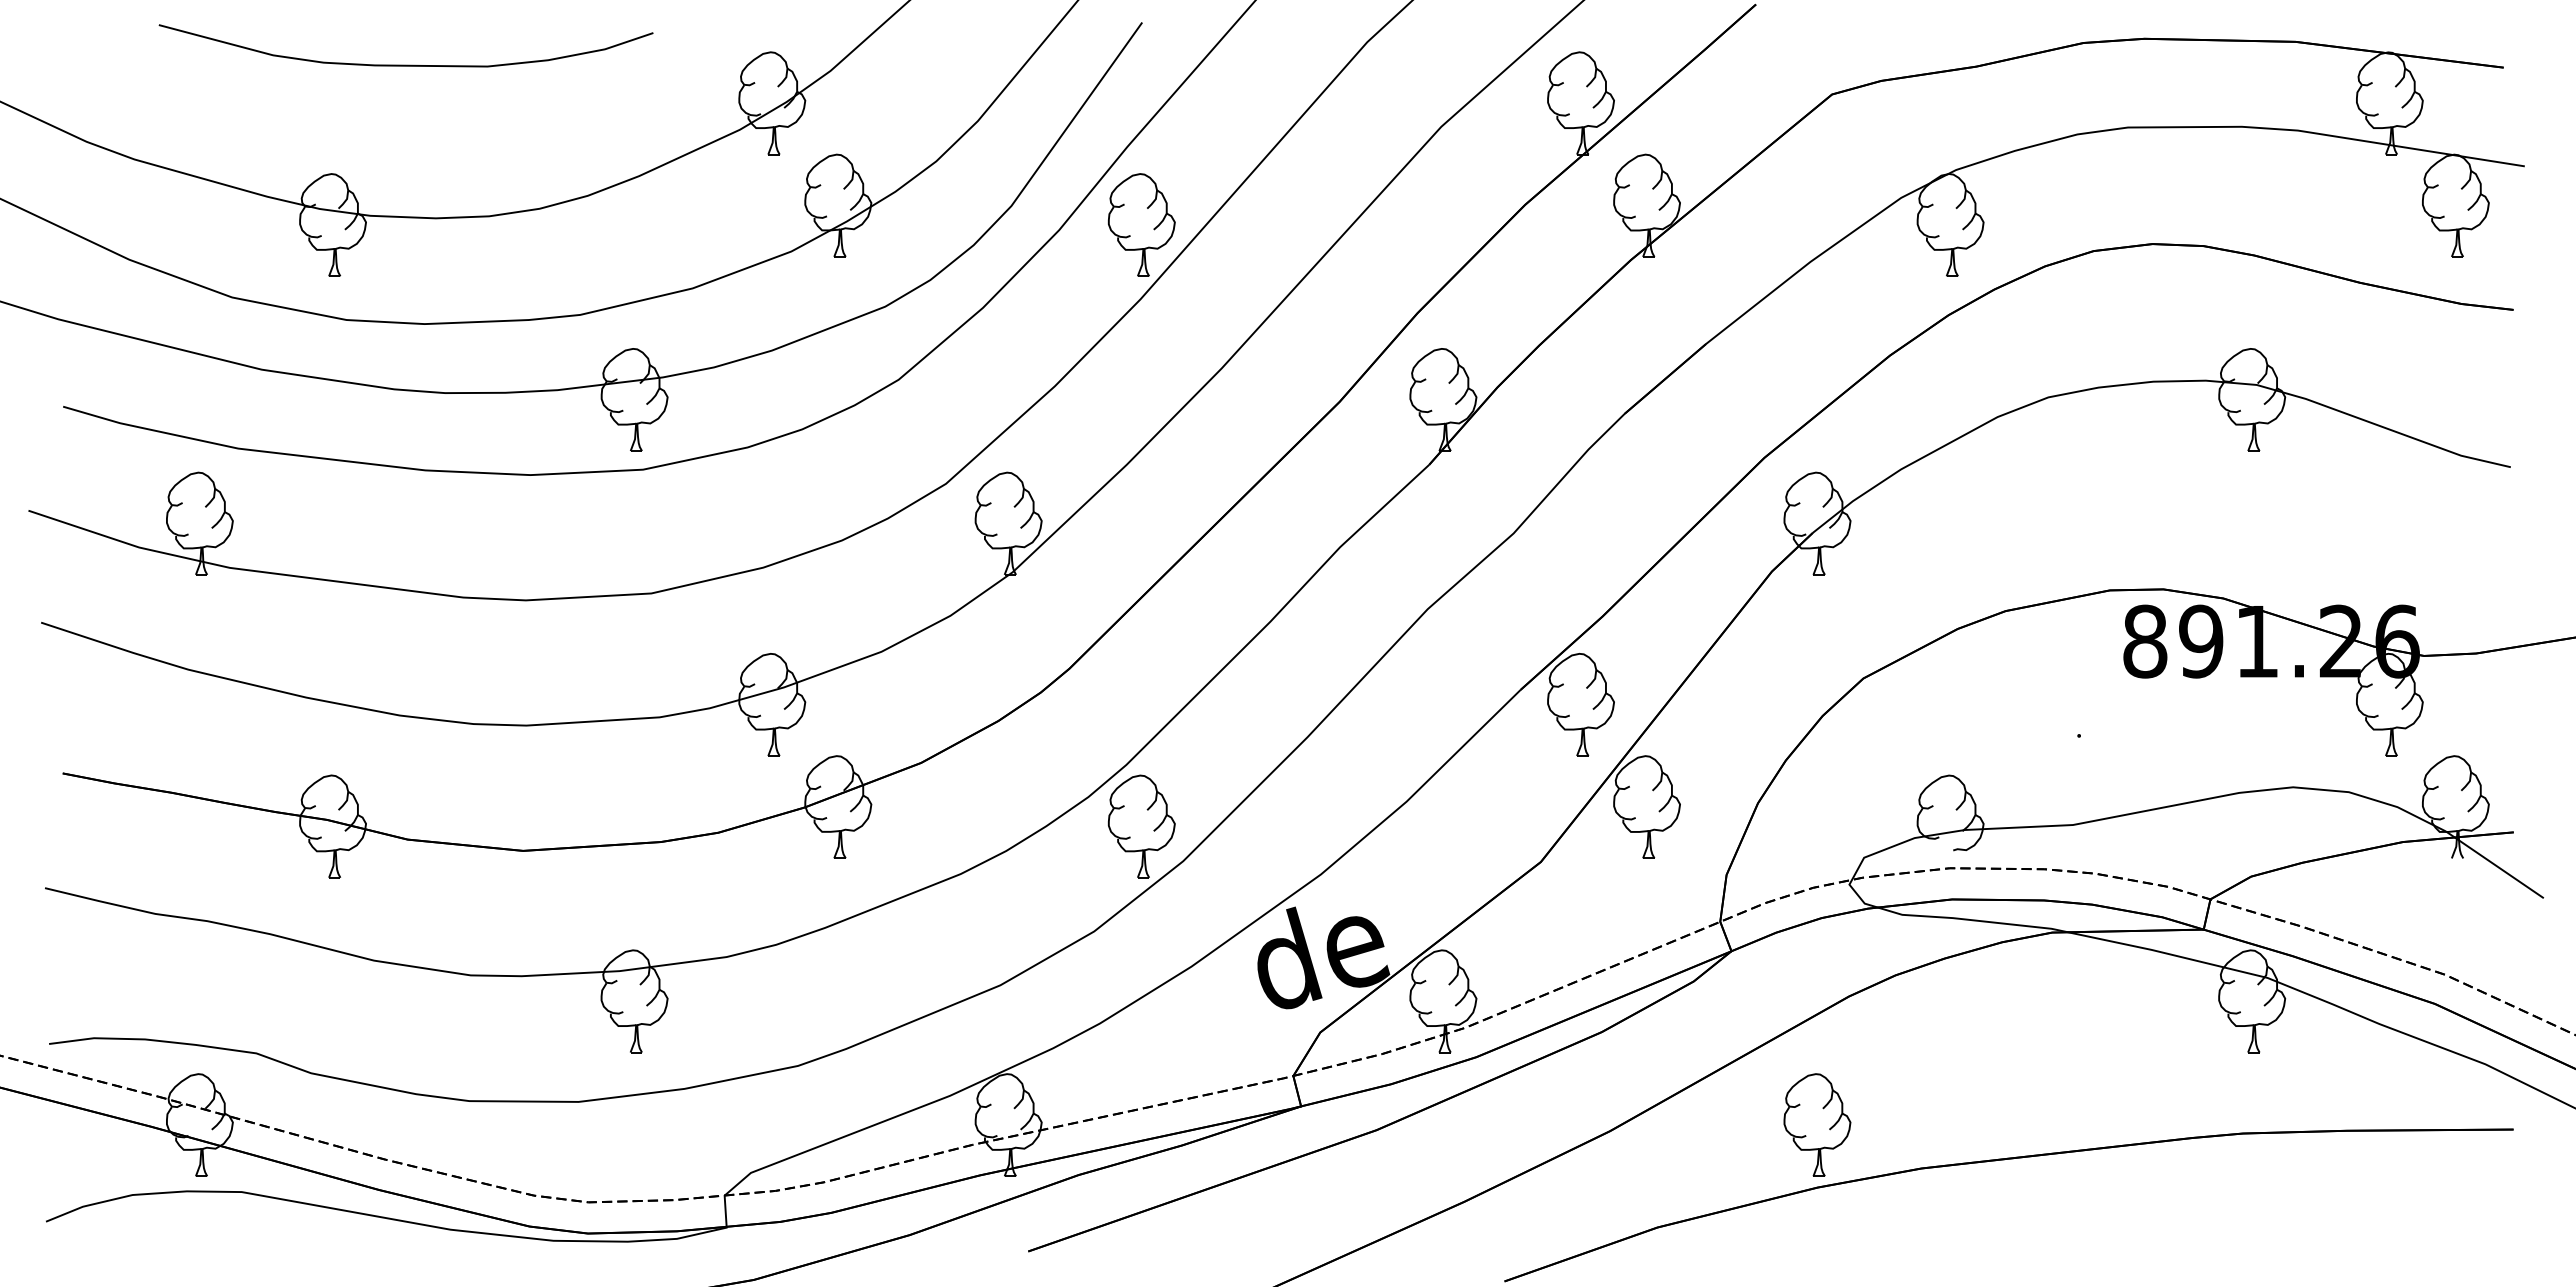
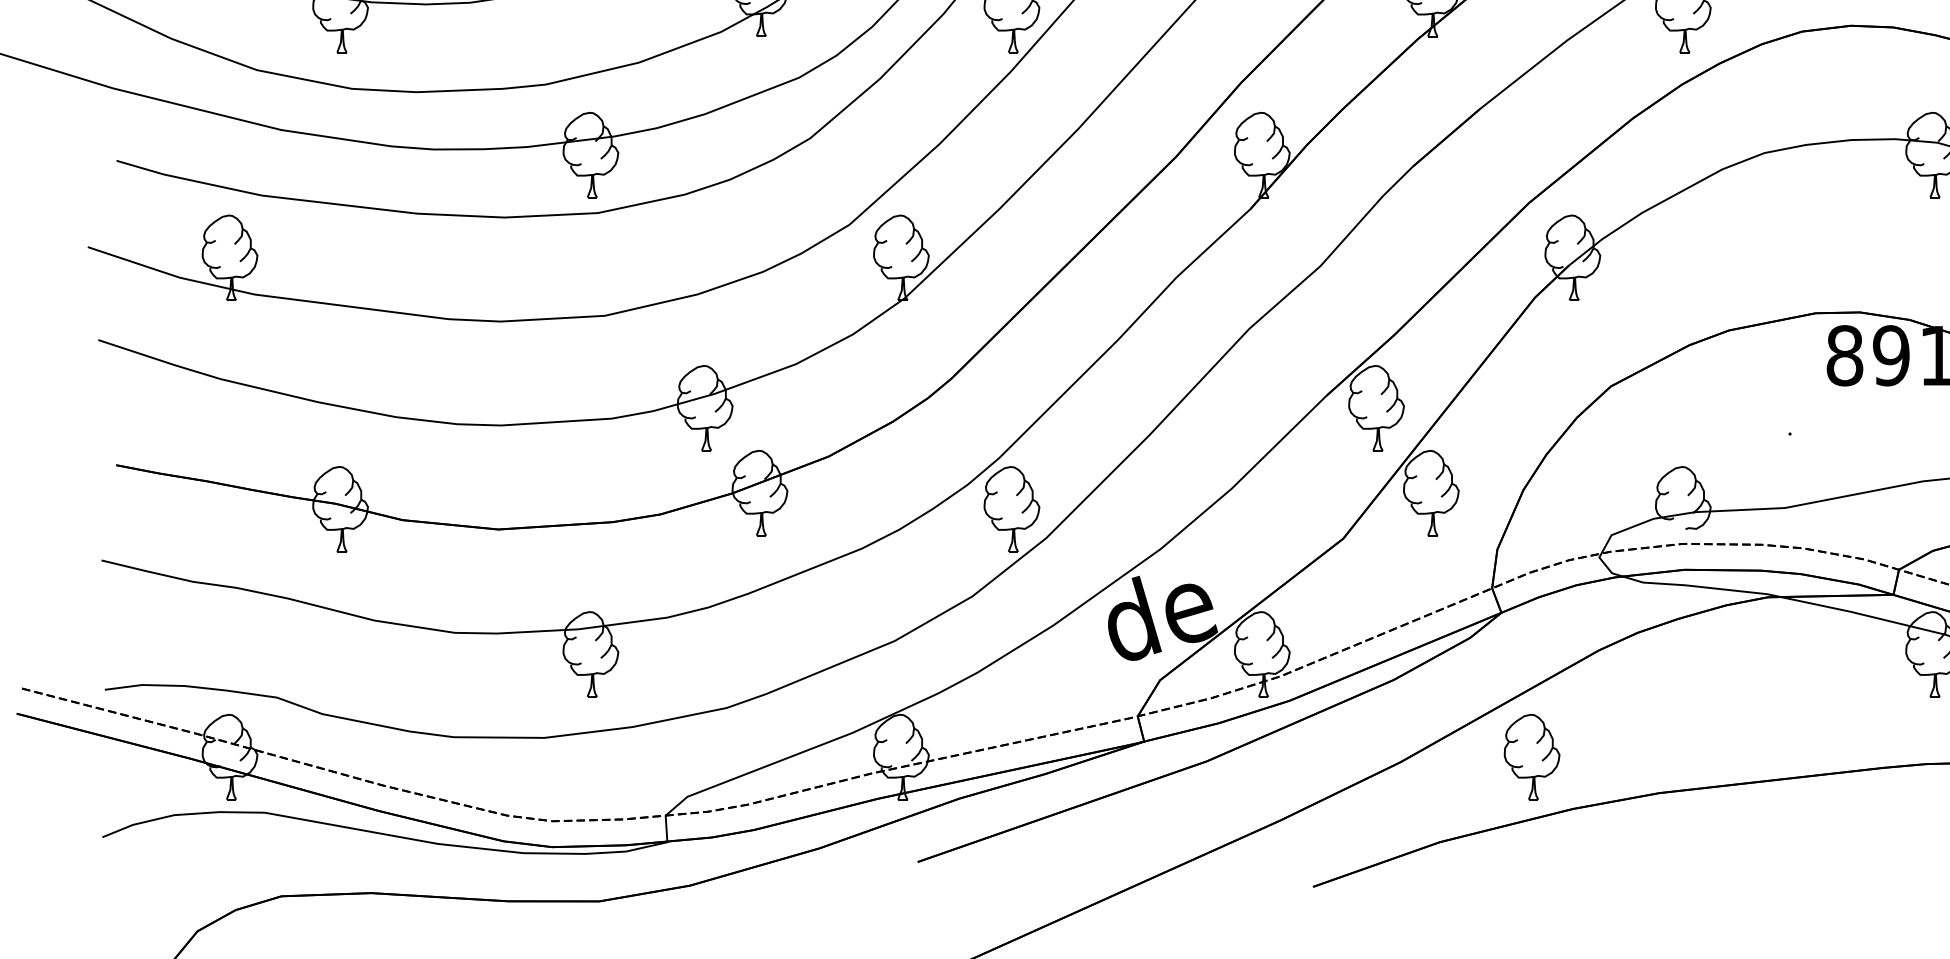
part: (1817, 1124) -> (1532, 756), moved

